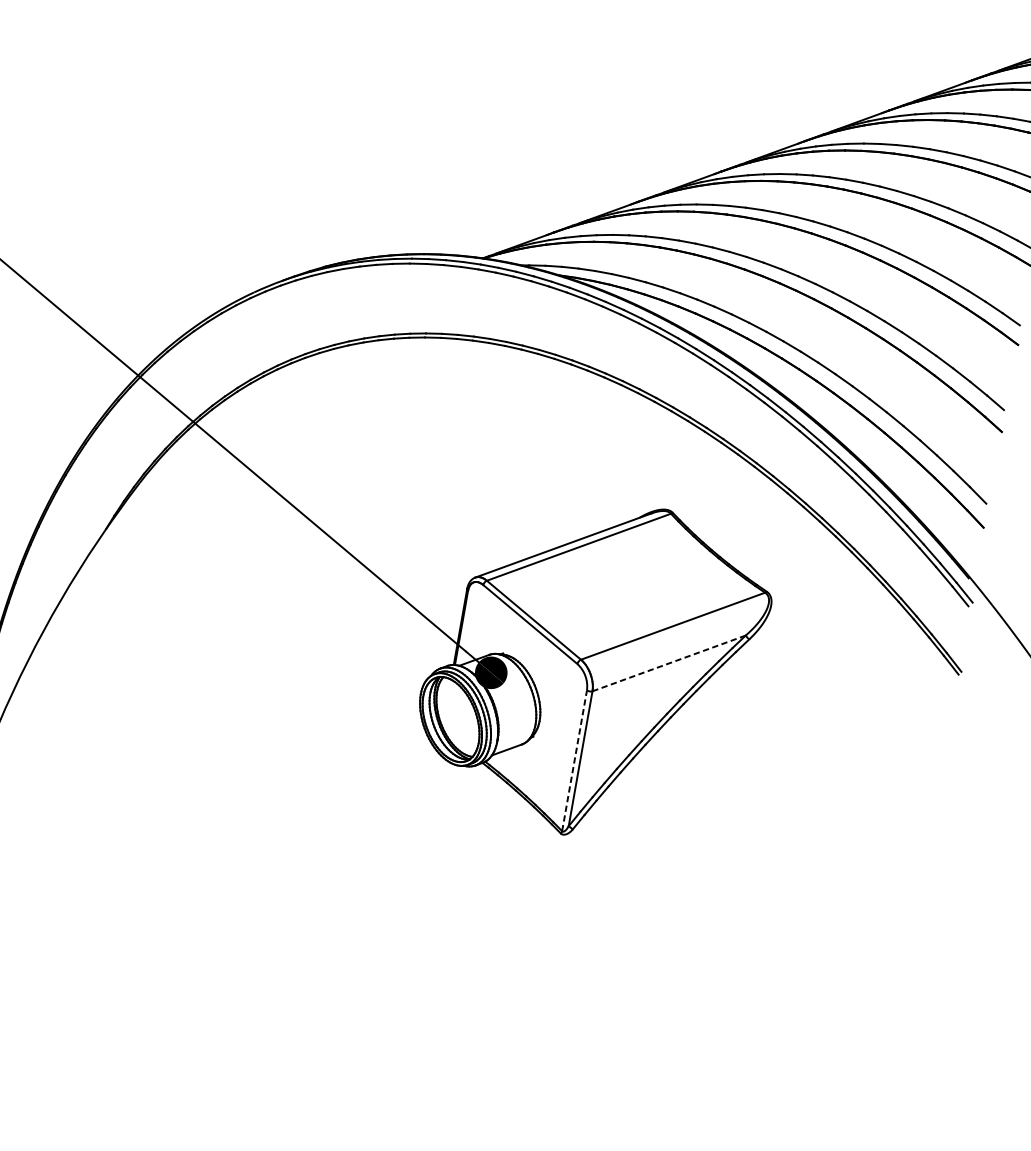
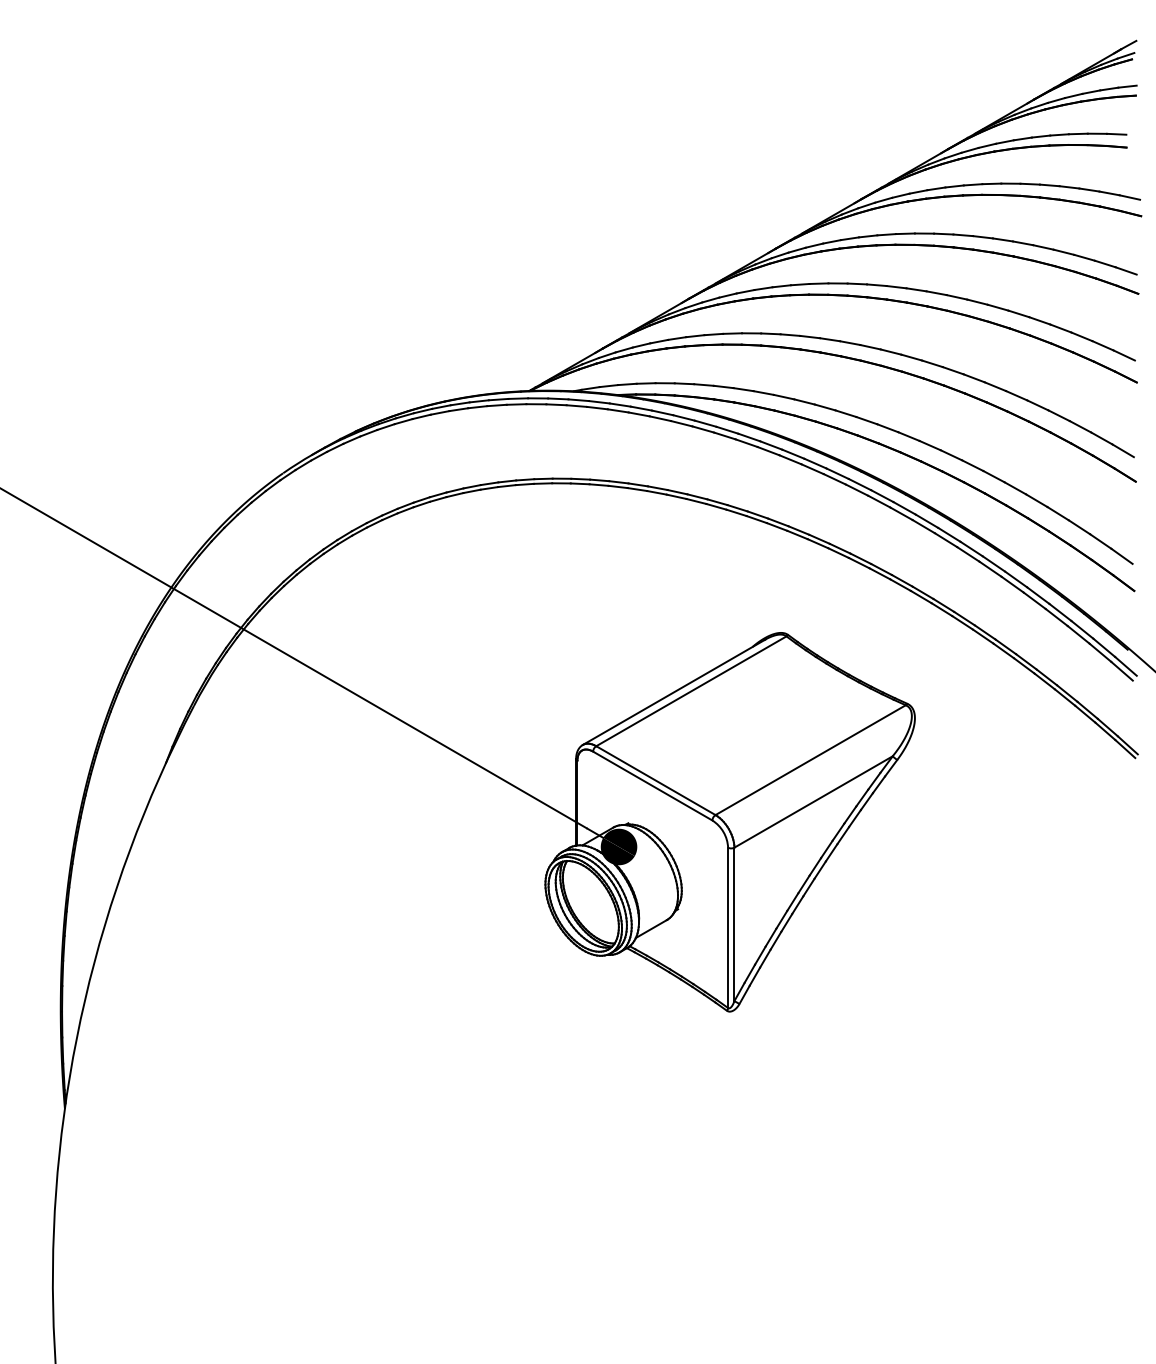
line: (669, 663) -> (813, 802), dashed -> solid
line: (574, 760) -> (728, 927), dashed -> solid

